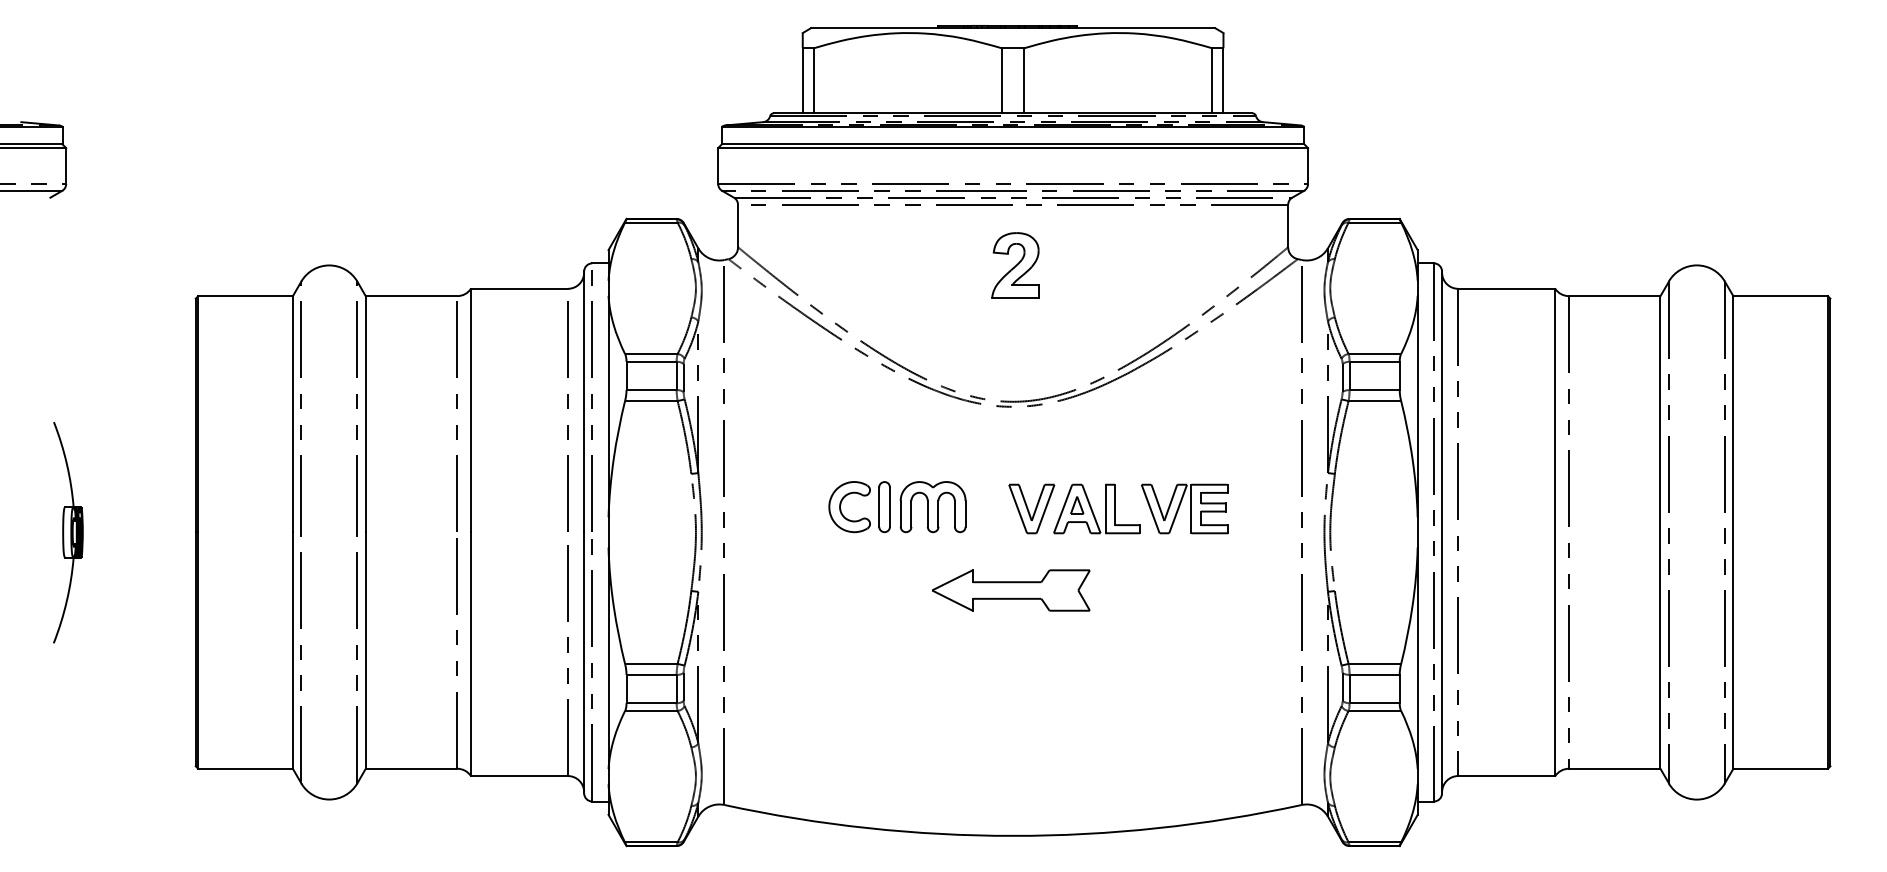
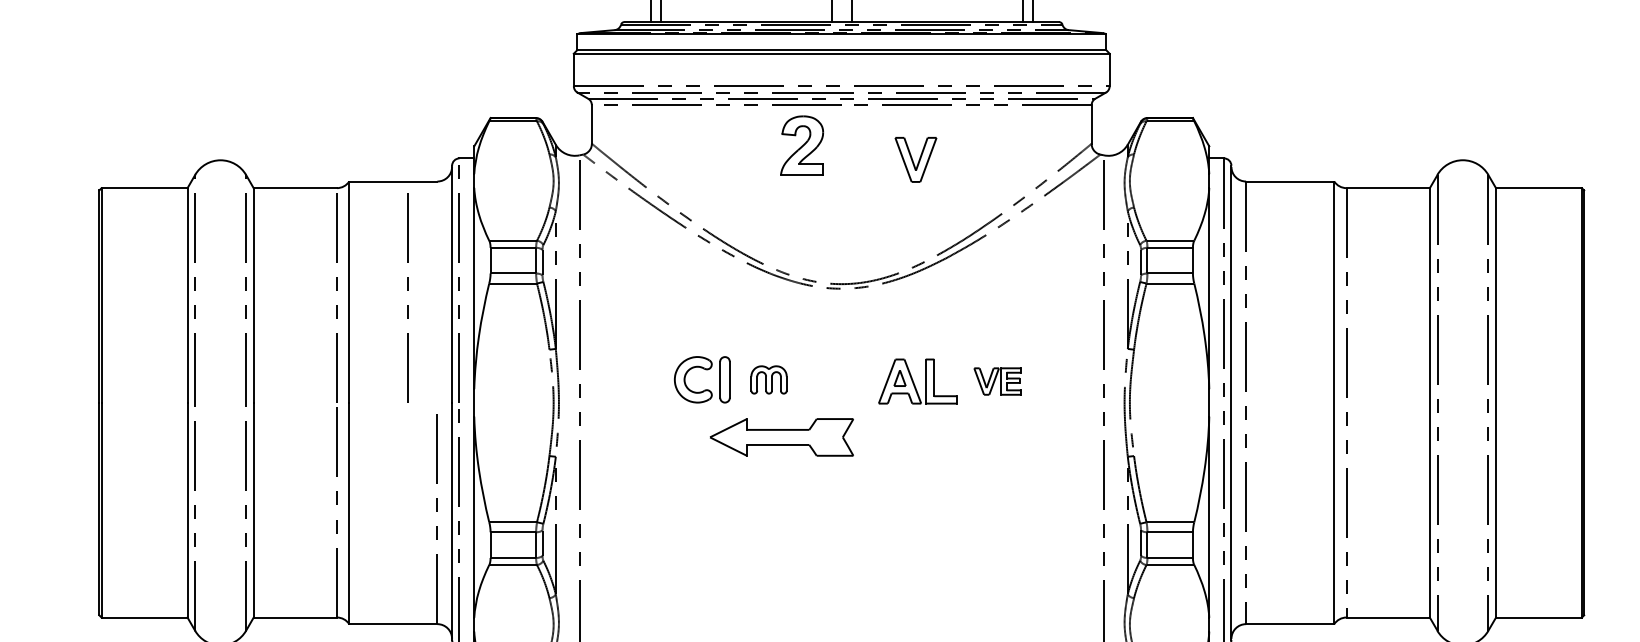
part: (1015, 265) -> (802, 145), moved
line: (567, 408) -> (407, 290), moved
part: (932, 507) -> (768, 380), size x0.6
part: (1031, 508) -> (915, 159), moved
part: (1184, 508) -> (997, 381), size x0.6
part: (1011, 590) -> (782, 437), moved

